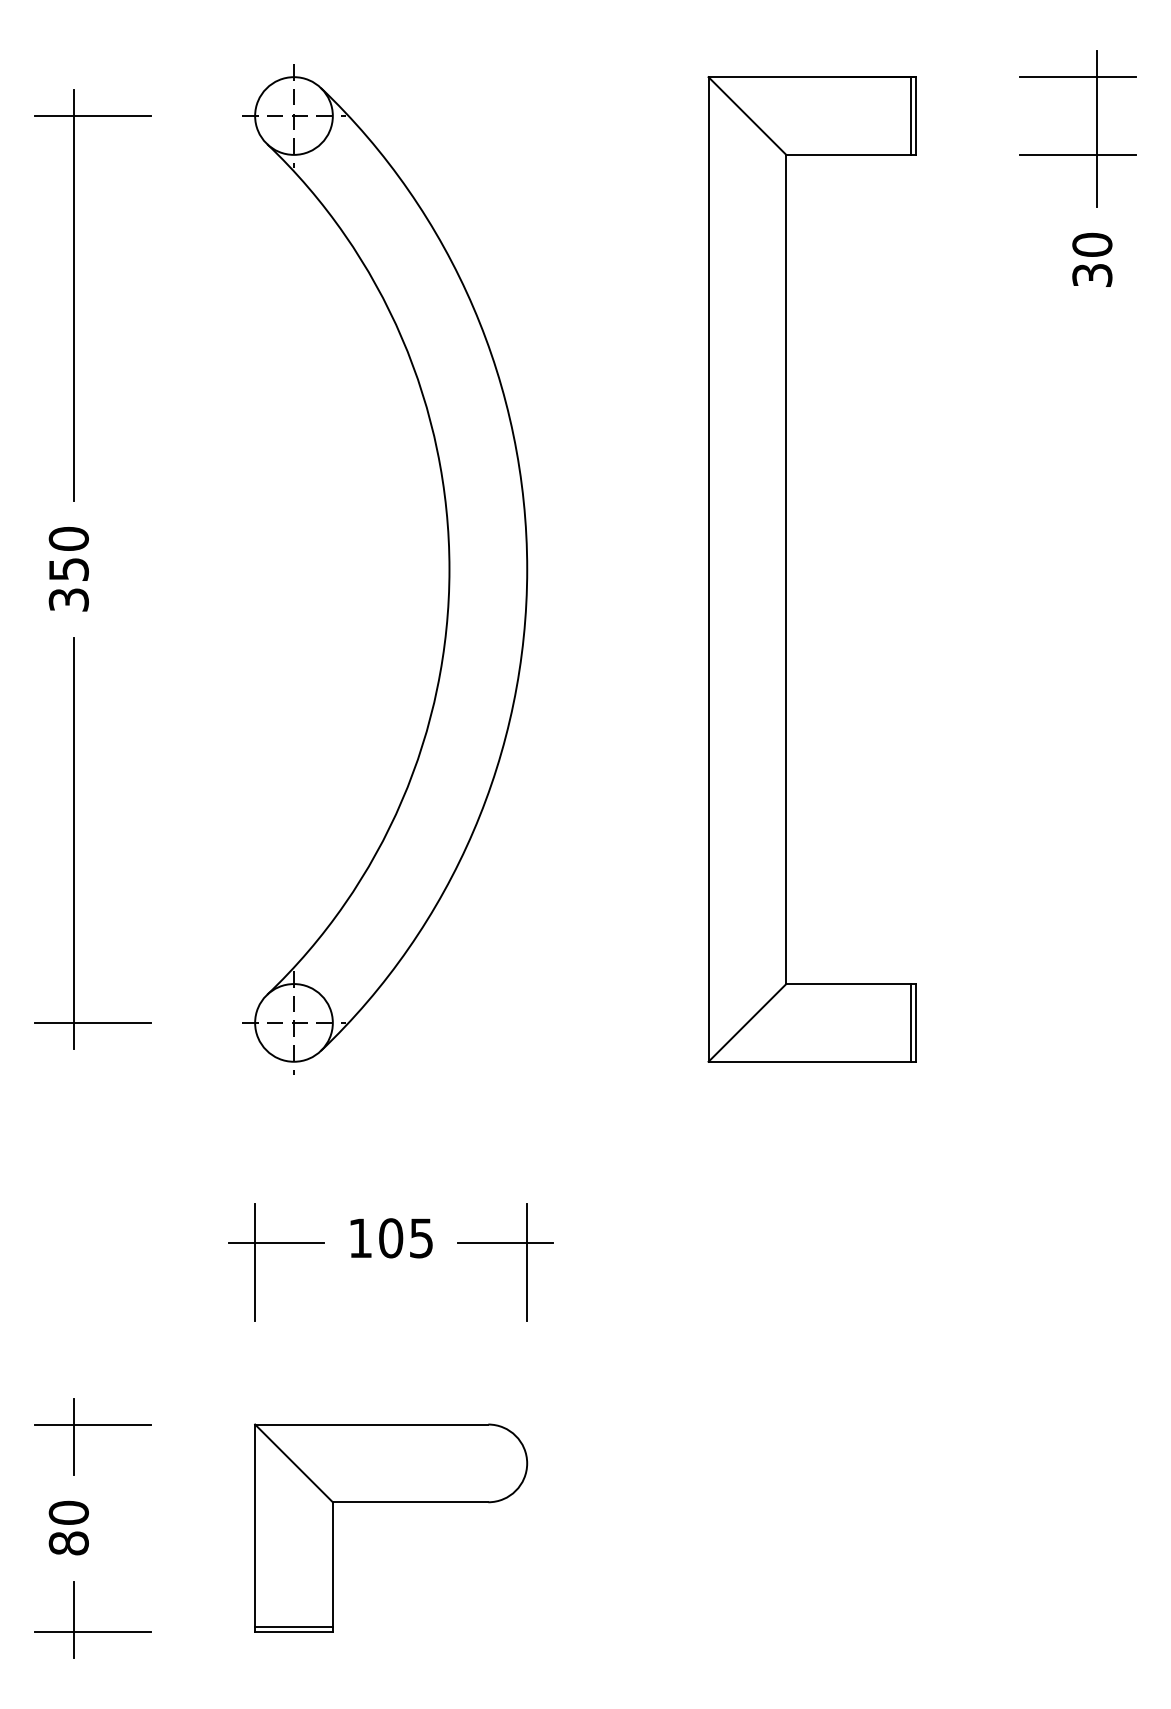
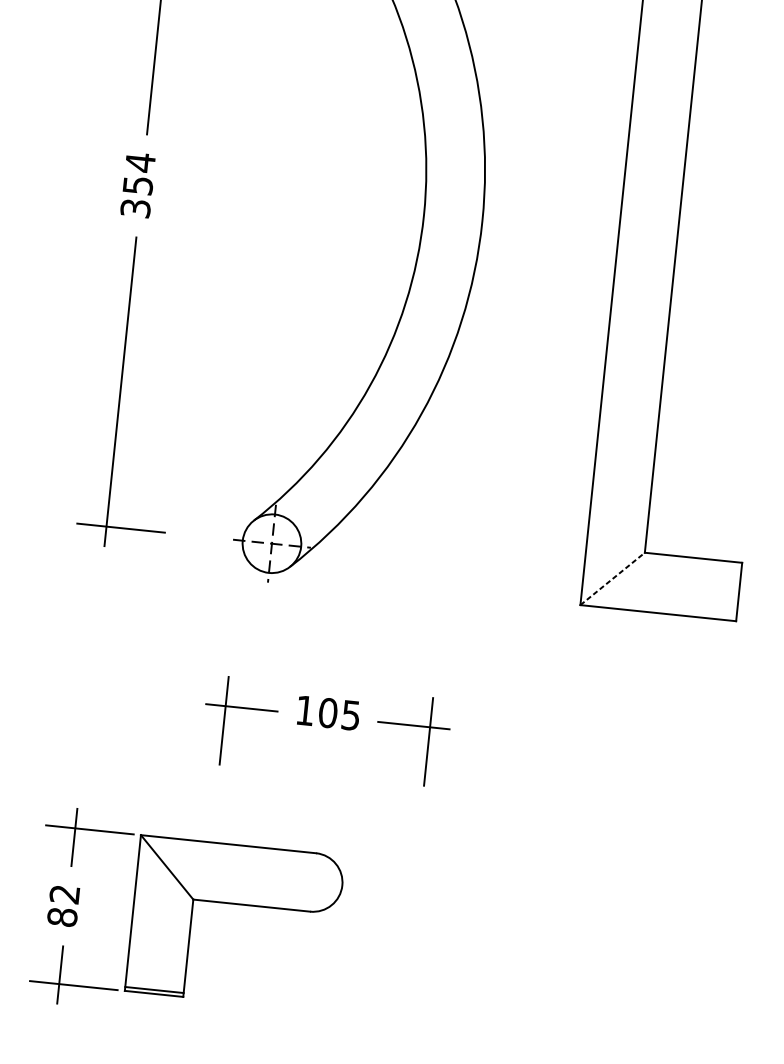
text: (68, 538) -> (140, 162), 350 -> 354
line: (747, 1022) -> (612, 578), solid -> dashed
line: (910, 1022) -> (735, 591), removed
part: (391, 1502) -> (237, 904), moved
text: (68, 1512) -> (64, 894), 80 -> 82

